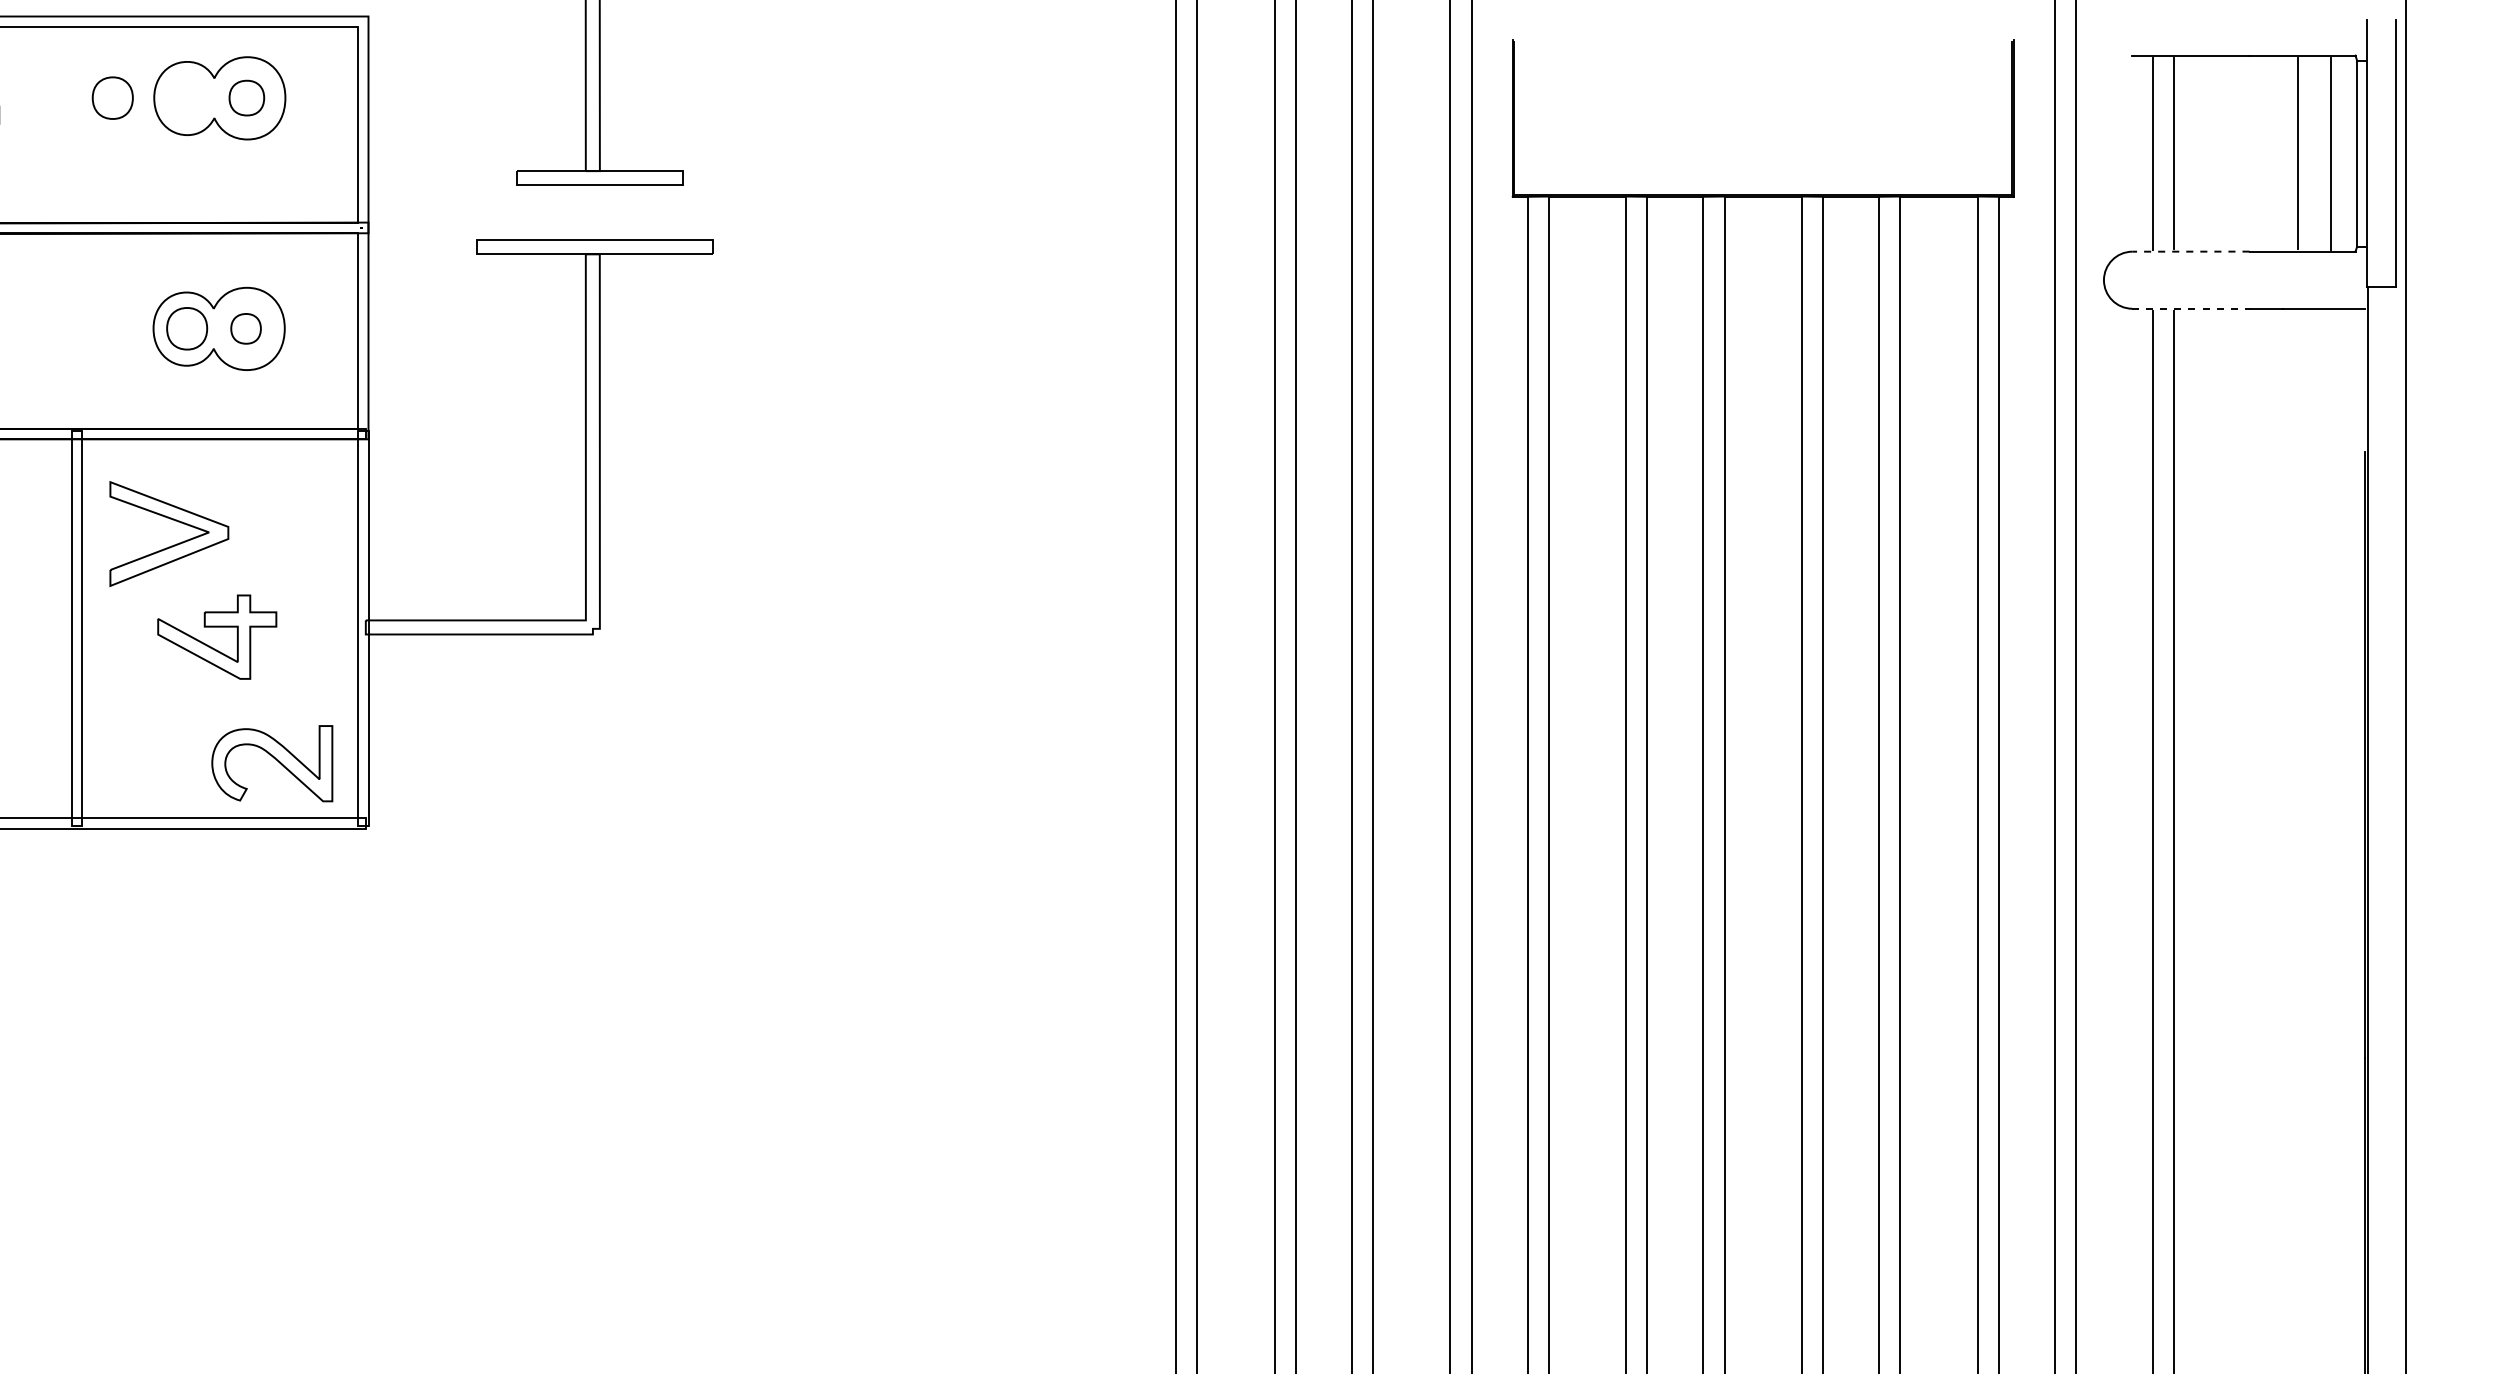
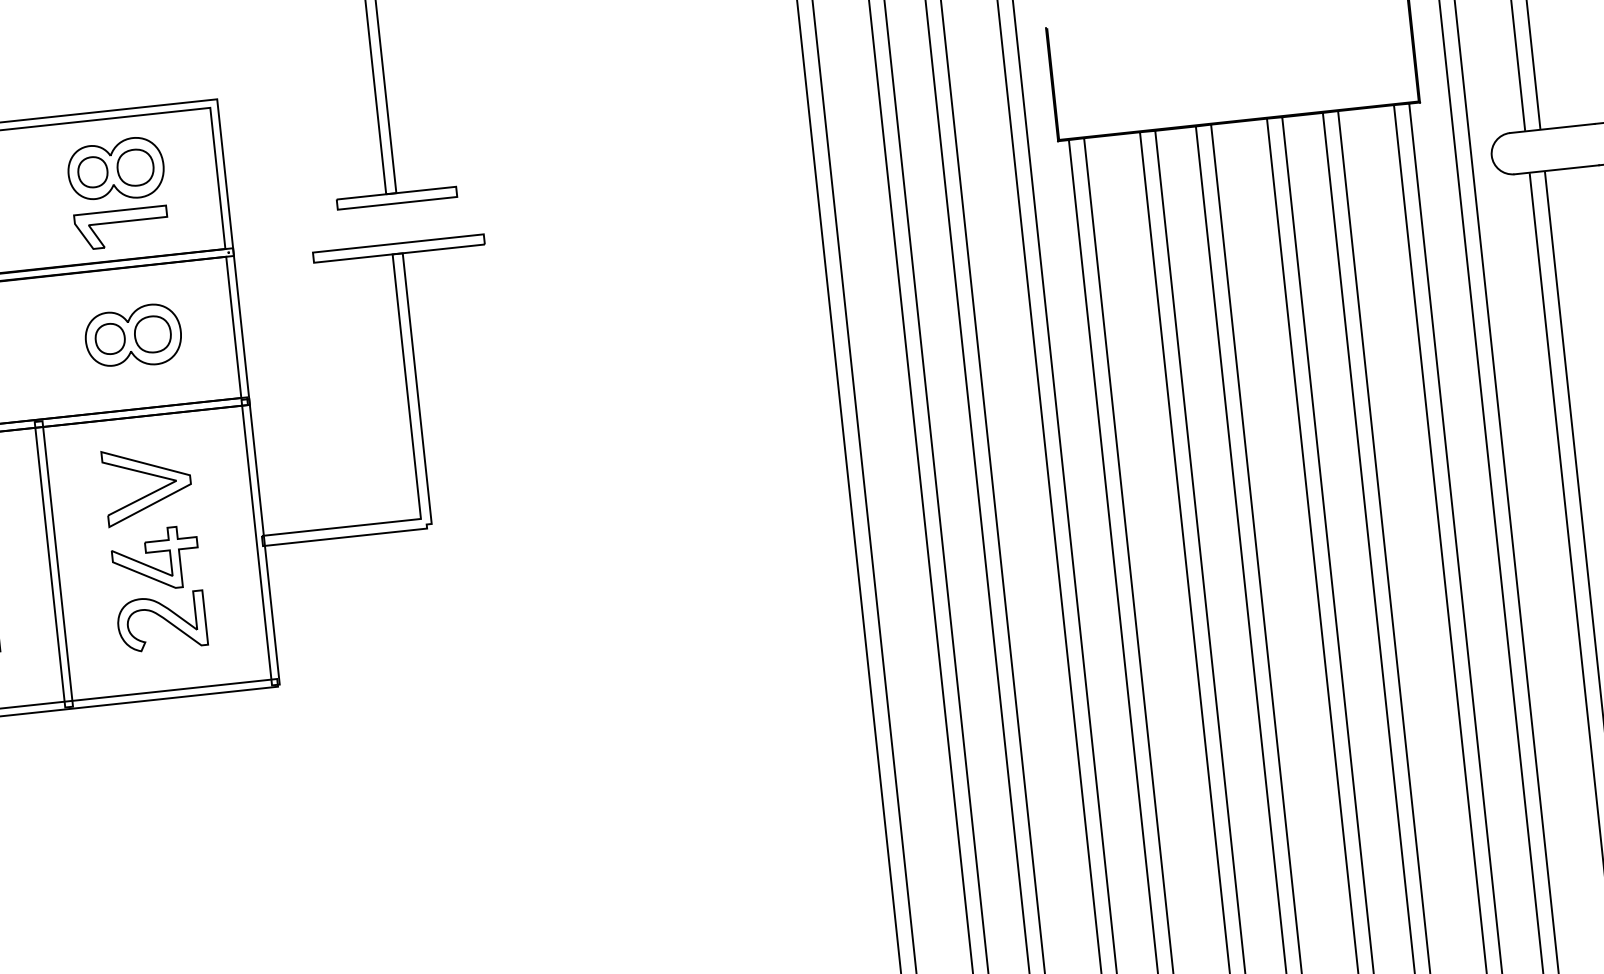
part: (112, 97) -> (92, 171), moved
part: (246, 97) -> (135, 167), size x1.43
part: (218, 170) -> (120, 222), added
line: (2190, 251) -> (1552, 128), dashed -> solid
line: (2190, 308) -> (1556, 169), dashed -> solid
part: (245, 328) -> (152, 334), size x1.67
part: (174, 544) -> (152, 492), moved
part: (272, 763) -> (161, 621), moved

